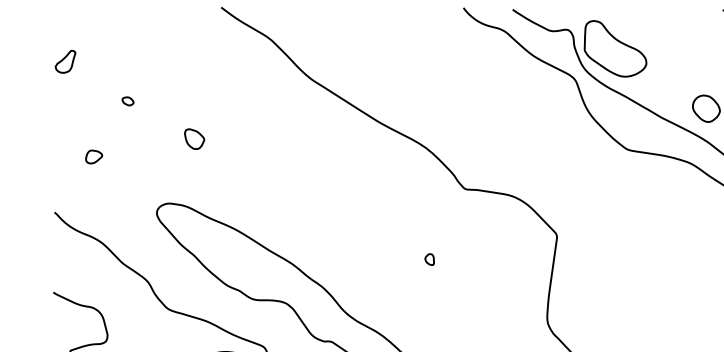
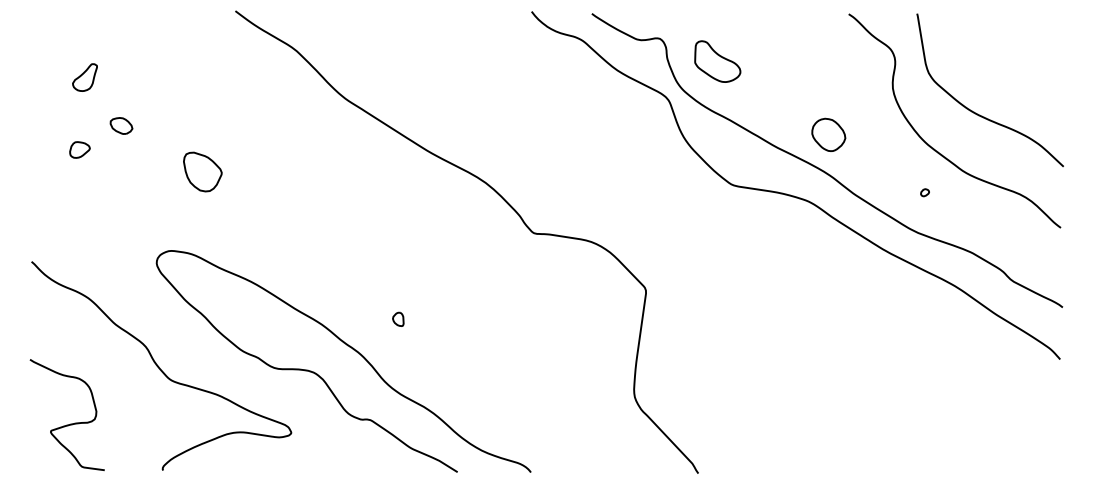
part: (615, 48) -> (717, 61), size x0.6
part: (65, 61) -> (84, 77), moved
part: (128, 101) -> (121, 125), size x1.6
part: (194, 139) -> (202, 172), size x1.6
part: (93, 156) -> (79, 149), moved
part: (429, 258) -> (398, 318), moved

